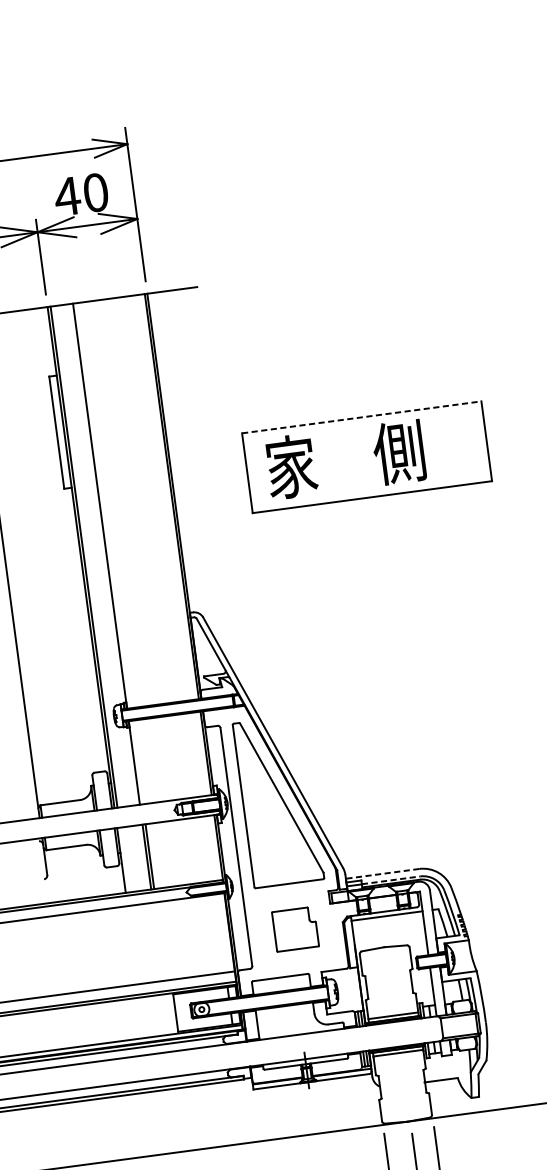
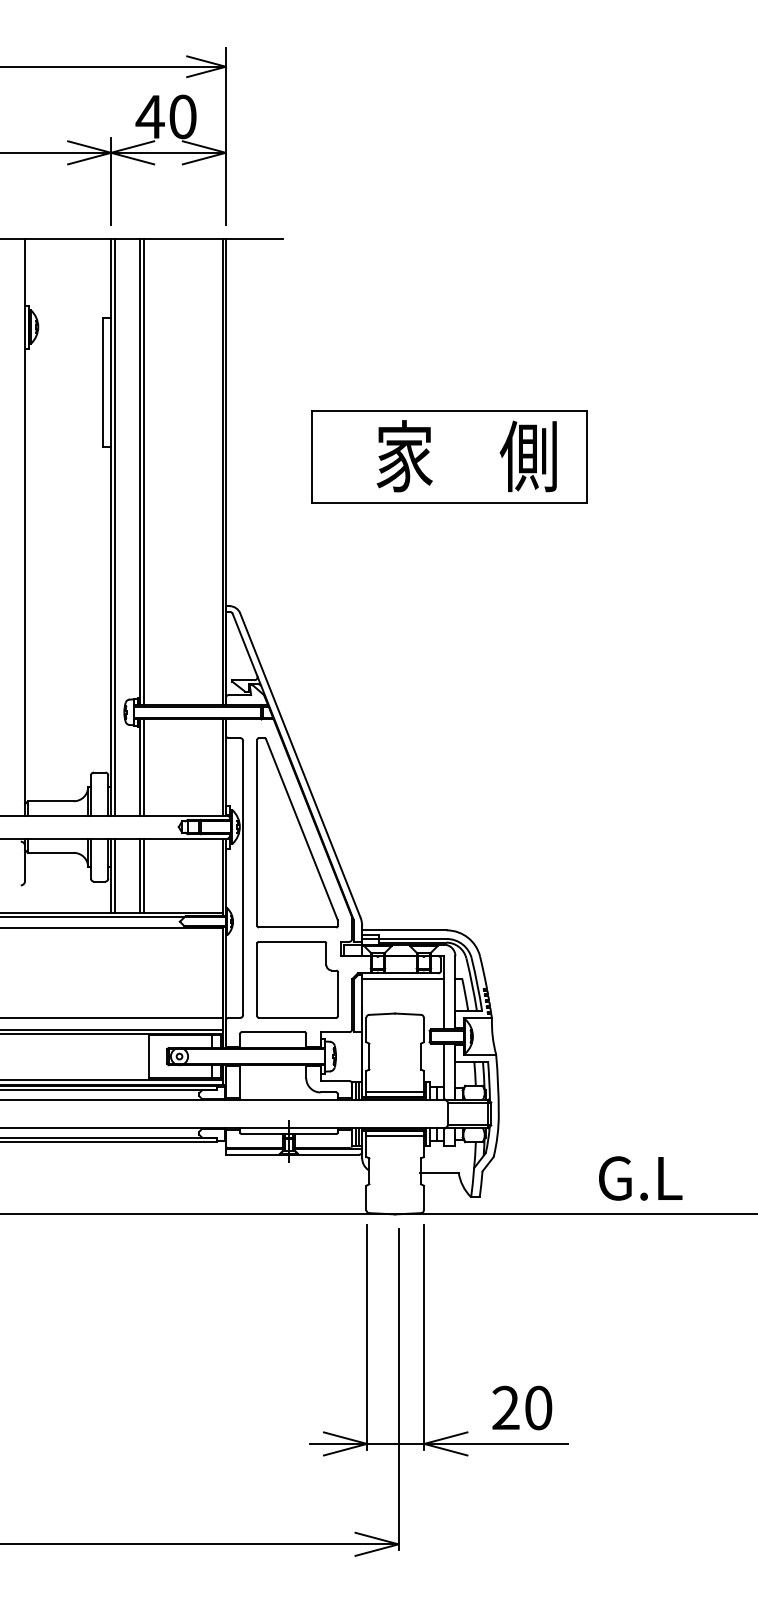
line: (361, 417) -> (449, 411), dashed -> solid
text: (345, 459) -> (466, 456), moved
line: (102, 505) -> (143, 471), added
line: (137, 762) -> (143, 767), added
line: (124, 859) -> (114, 875), added
line: (381, 874) -> (403, 930), dashed -> solid
line: (391, 879) -> (413, 938), dashed -> solid
part: (295, 928) -> (297, 979), size x1.67

